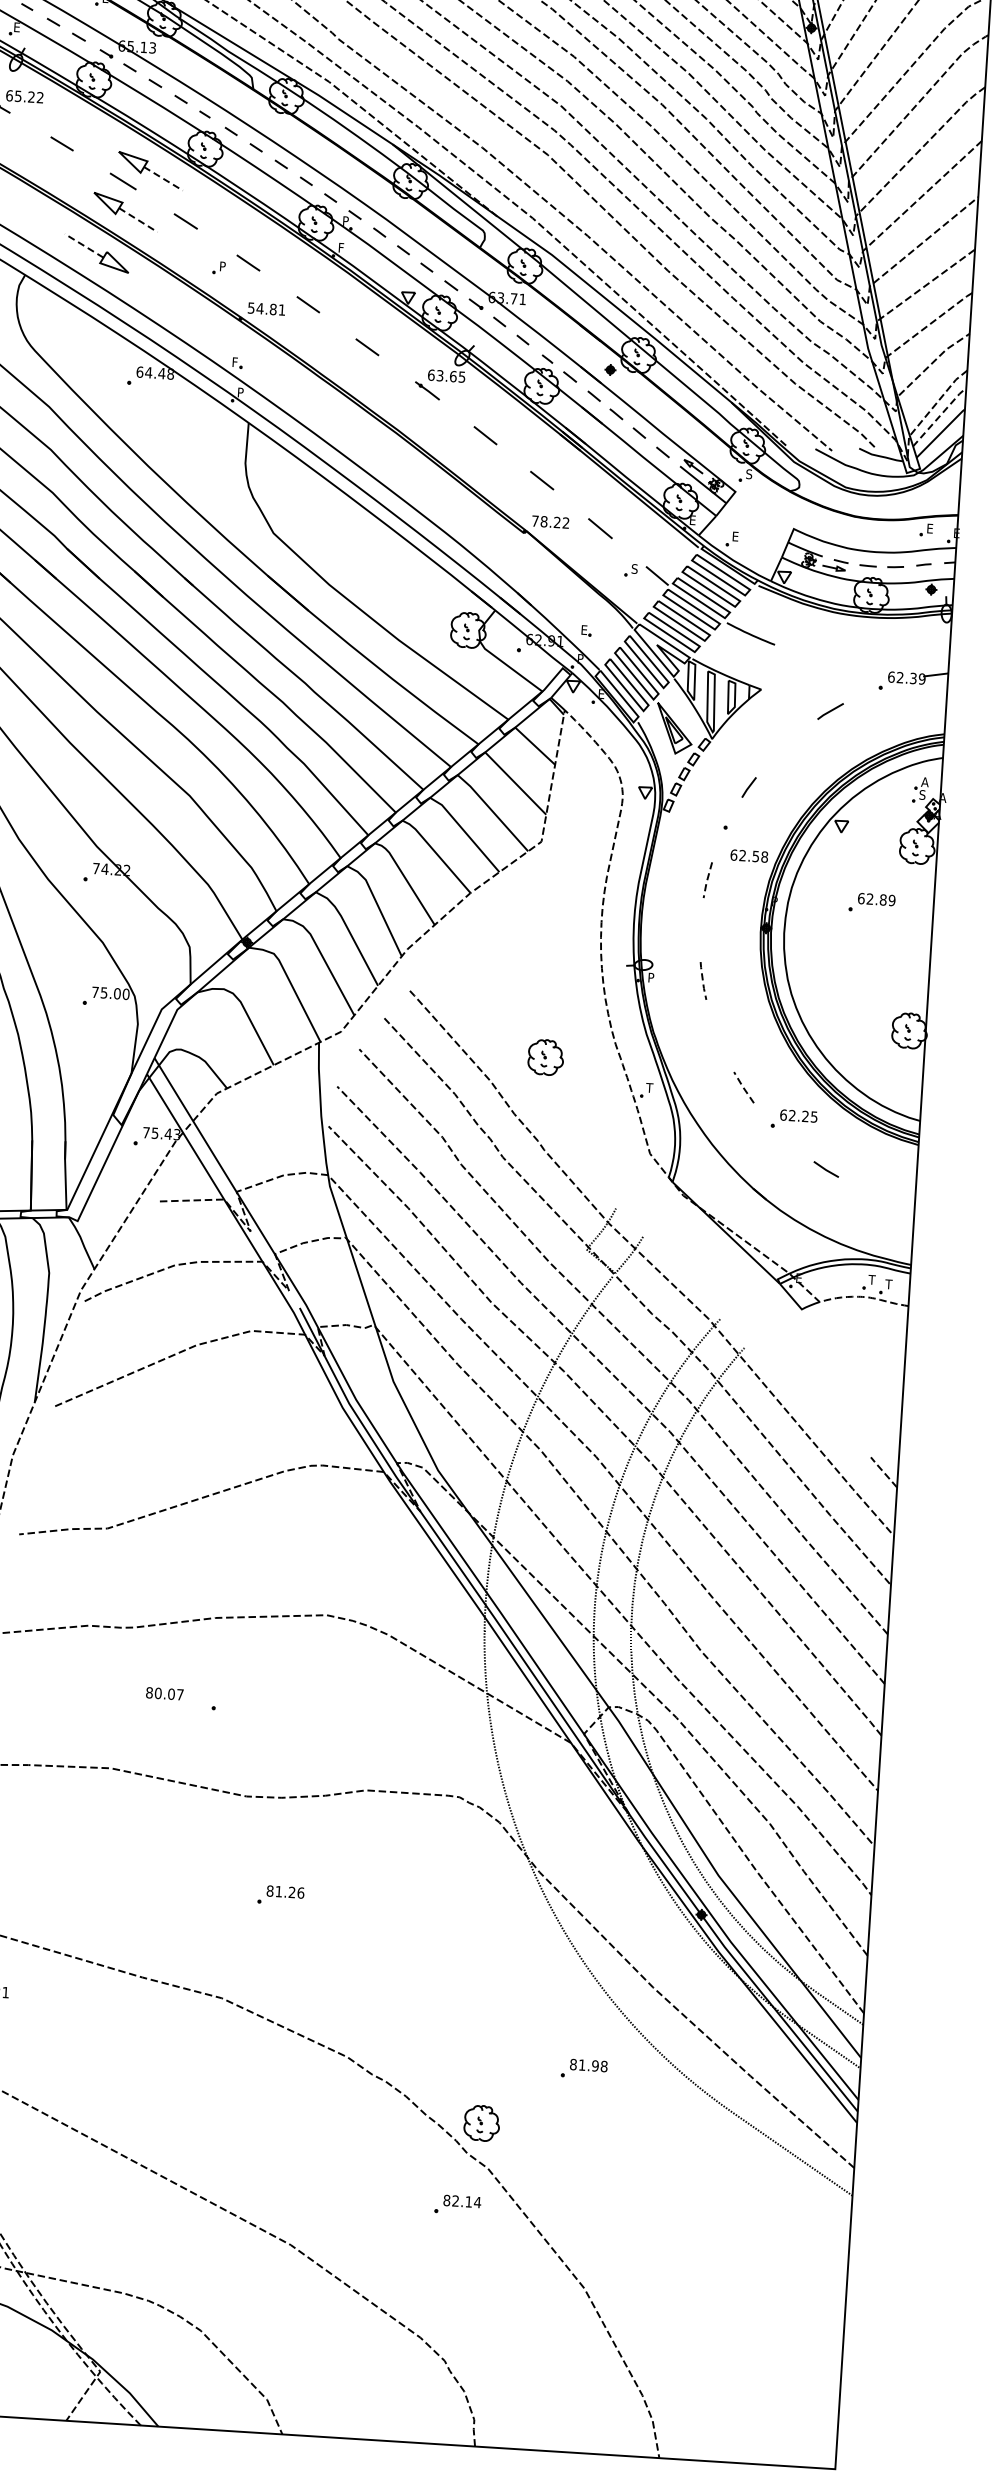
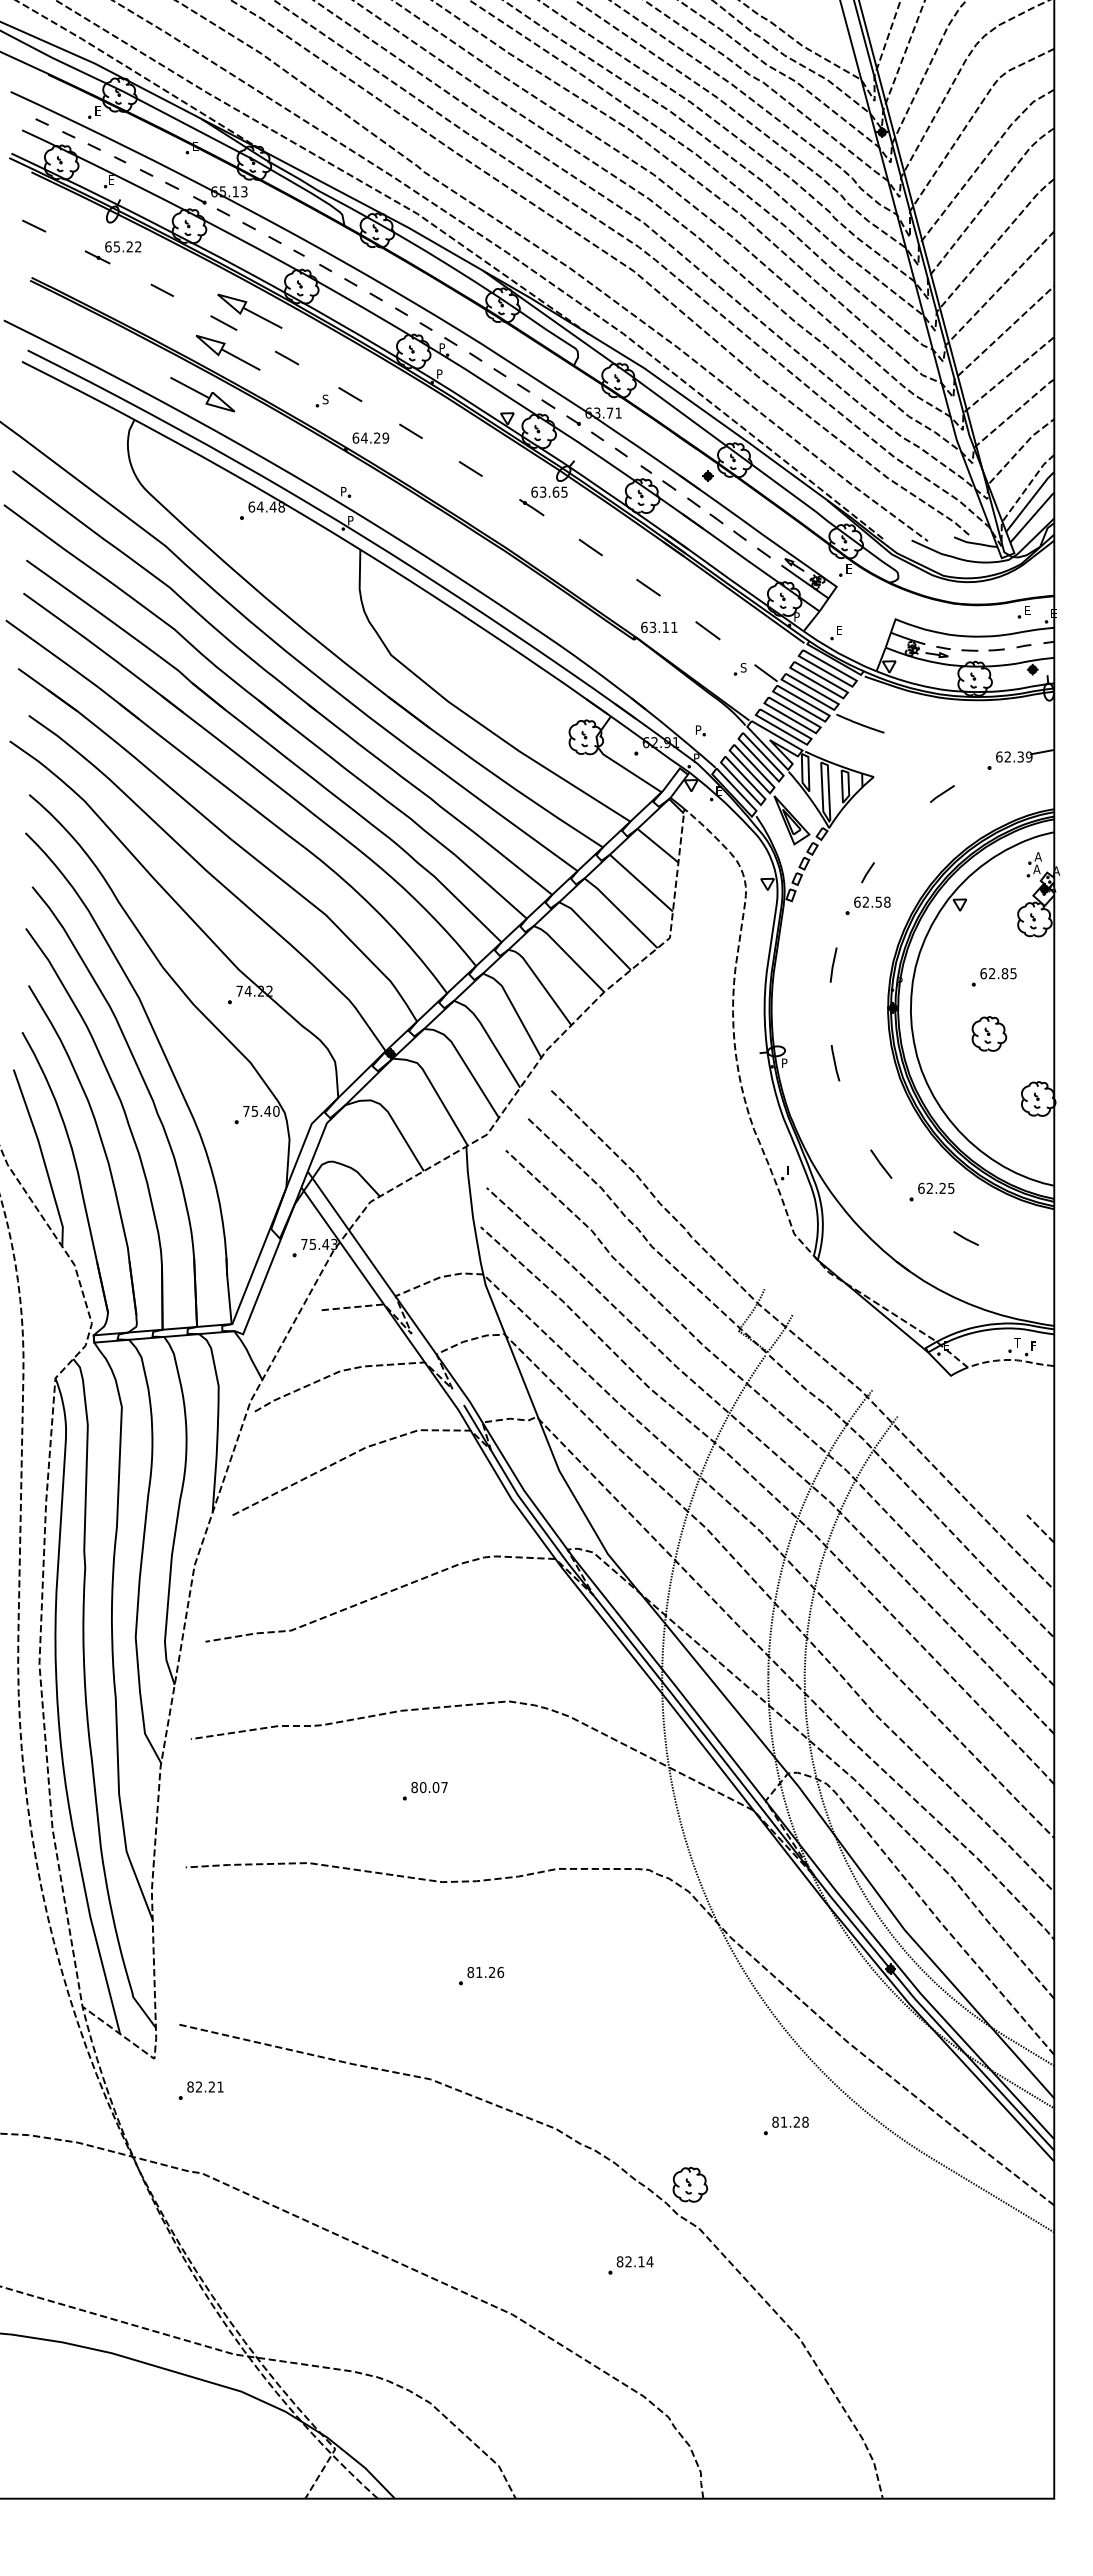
line: (164, 179) -> (263, 318), dashed -> solid
line: (138, 220) -> (241, 359), dashed -> solid
line: (83, 245) -> (189, 387), dashed -> solid
text: (341, 247) -> (439, 373), F -> P
text: (222, 266) -> (325, 399), P -> S
text: (266, 308) -> (370, 437), 54.81 -> 64.29
text: (235, 362) -> (343, 491), F -> P
line: (940, 415) -> (1030, 500), dashed -> solid
text: (748, 473) -> (848, 568), S -> E
text: (692, 519) -> (796, 616), E -> P
text: (550, 522) -> (659, 627), 78.22 -> 63.11
text: (584, 629) -> (698, 729), E -> P
text: (922, 795) -> (1036, 869), S -> A
text: (749, 855) -> (872, 901), moved
line: (706, 880) -> (832, 965), dashed -> solid
text: (892, 900) -> (1013, 973), 62.89 -> 62.85
line: (703, 981) -> (835, 1063), dashed -> solid
text: (117, 992) -> (267, 1110), 75.00 -> 75.40
part: (546, 1056) -> (989, 1033), moved
line: (743, 1087) -> (880, 1164), dashed -> solid
text: (649, 1088) -> (789, 1170), T -> I
text: (888, 1283) -> (1033, 1345), T -> F
text: (164, 1693) -> (429, 1787), moved
text: (595, 2065) -> (796, 2121), 81.98 -> 81.28
part: (457, 2204) -> (630, 2265), moved

